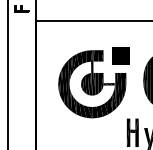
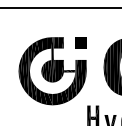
part: (120, 55) -> (80, 42), size x0.62

